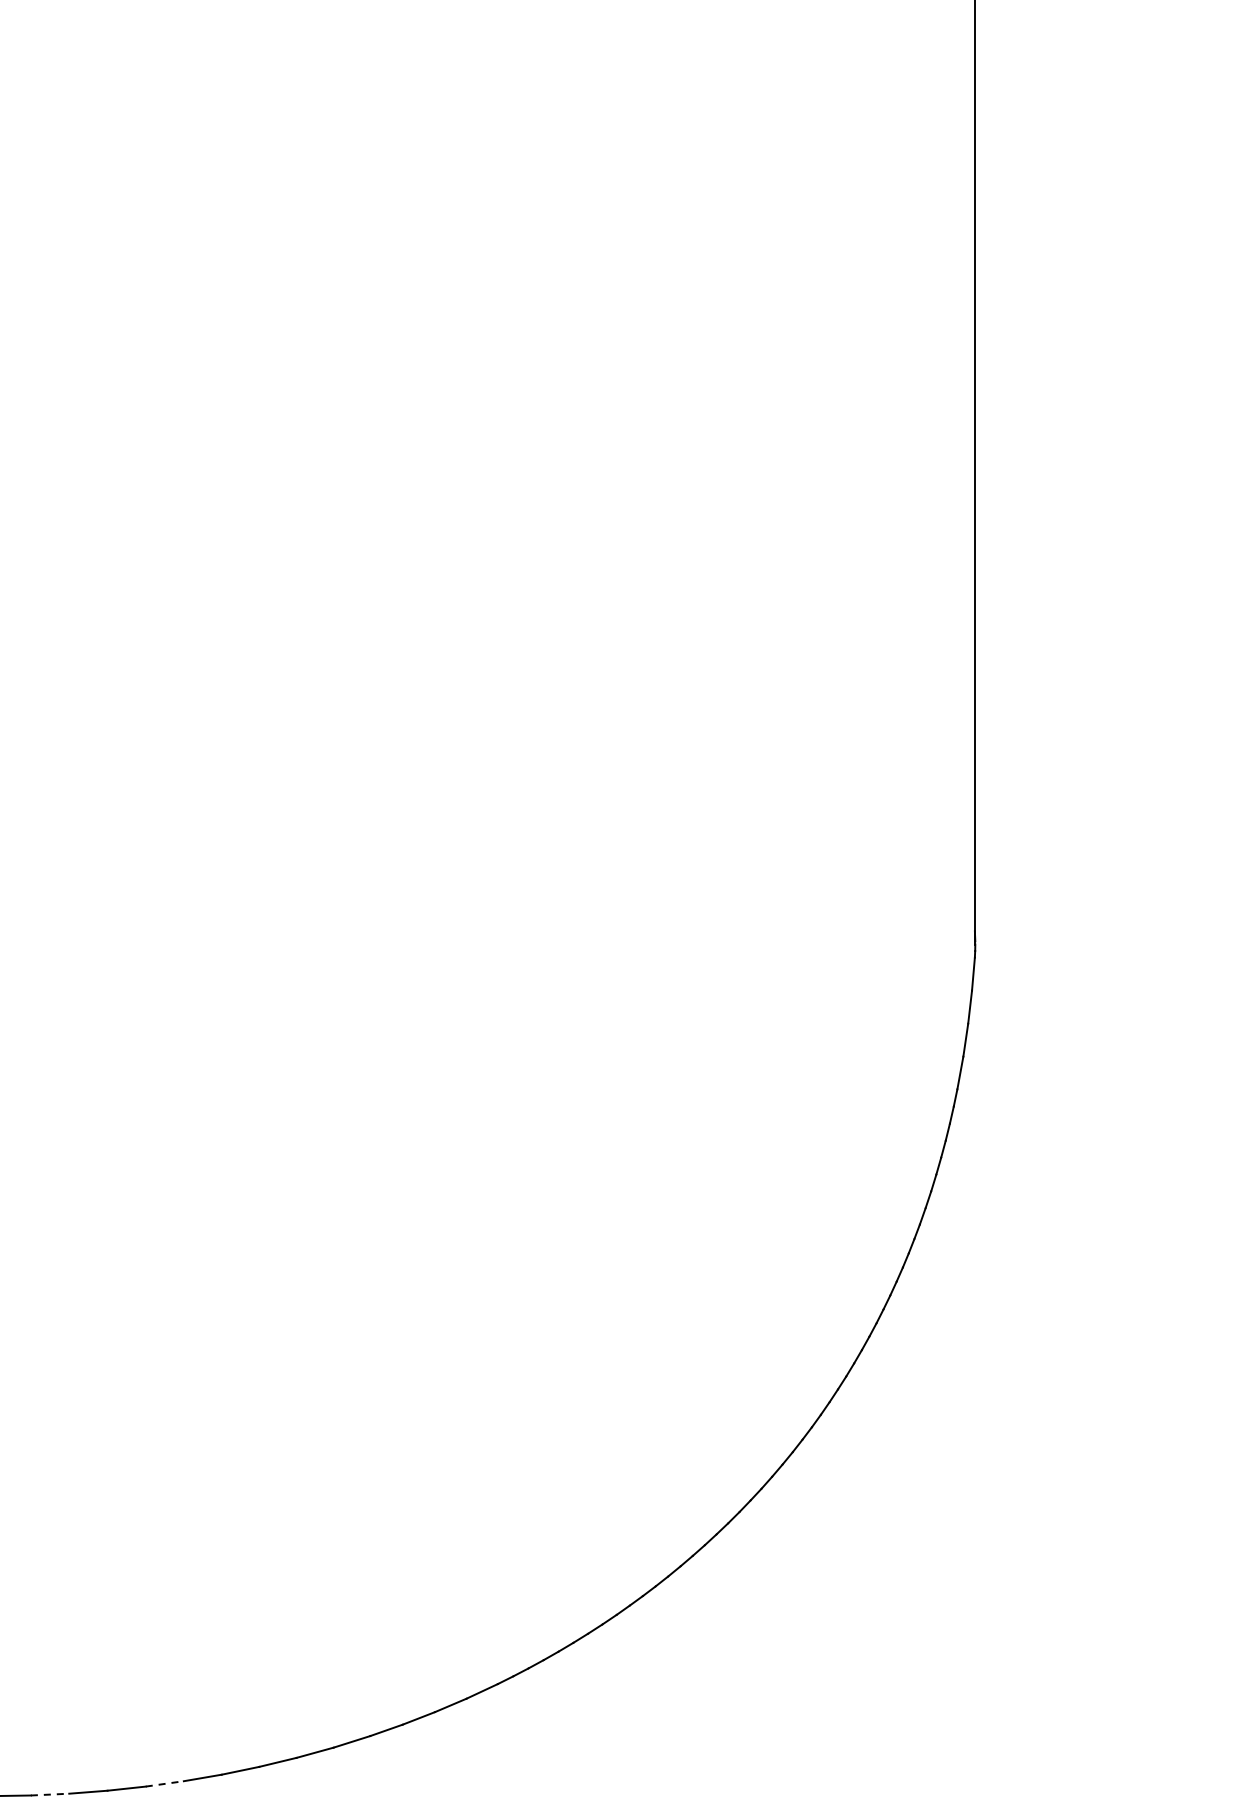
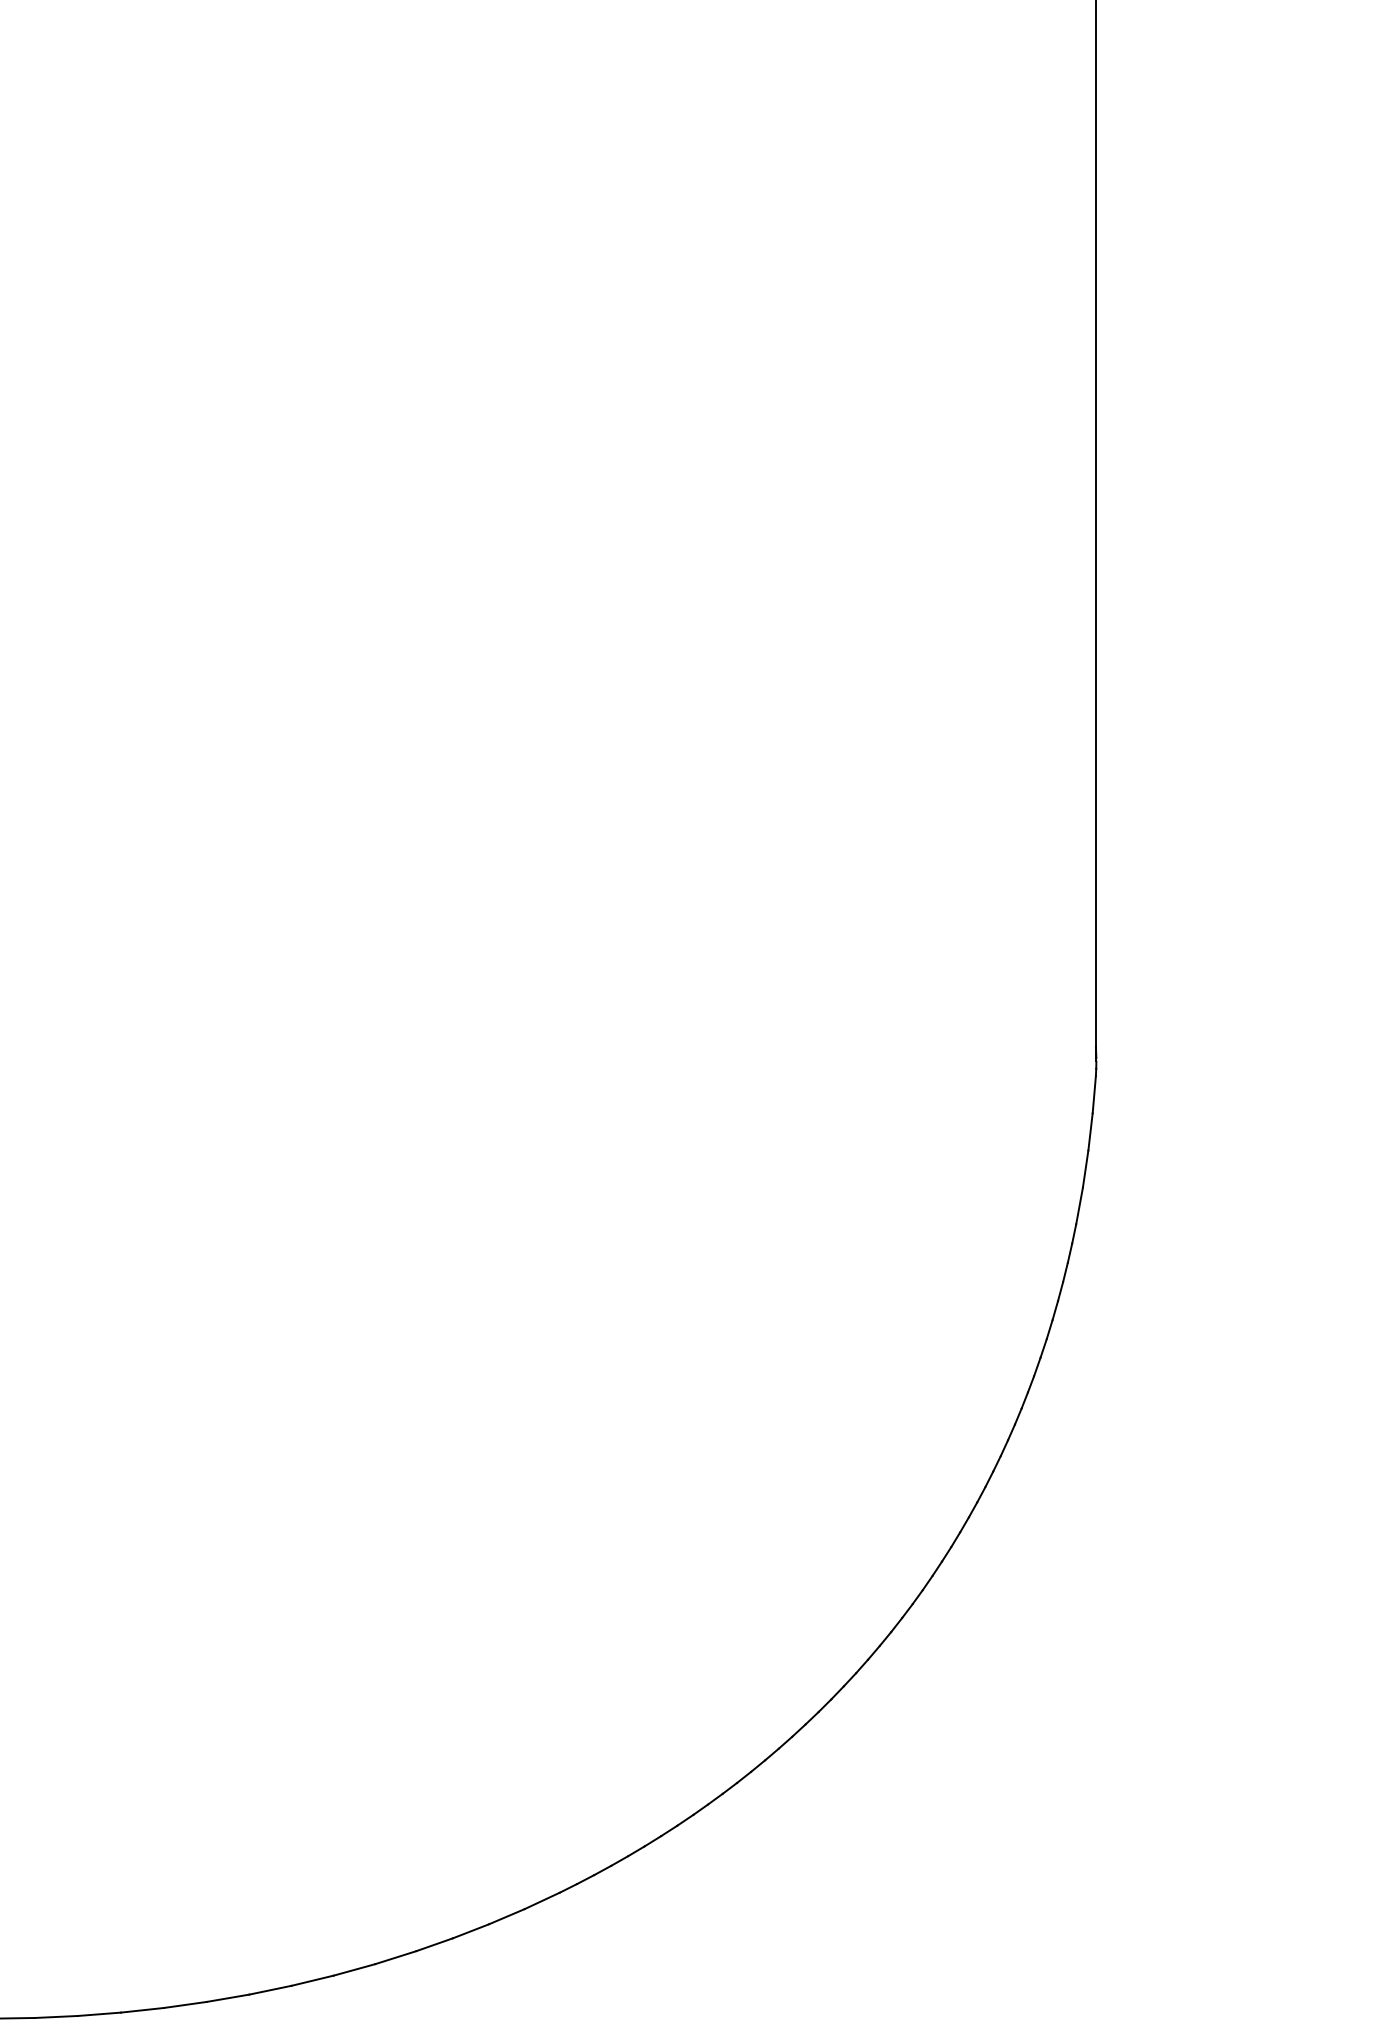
line: (165, 1783) -> (186, 2004), dashed -> solid
line: (50, 1794) -> (56, 2016), dashed -> solid

